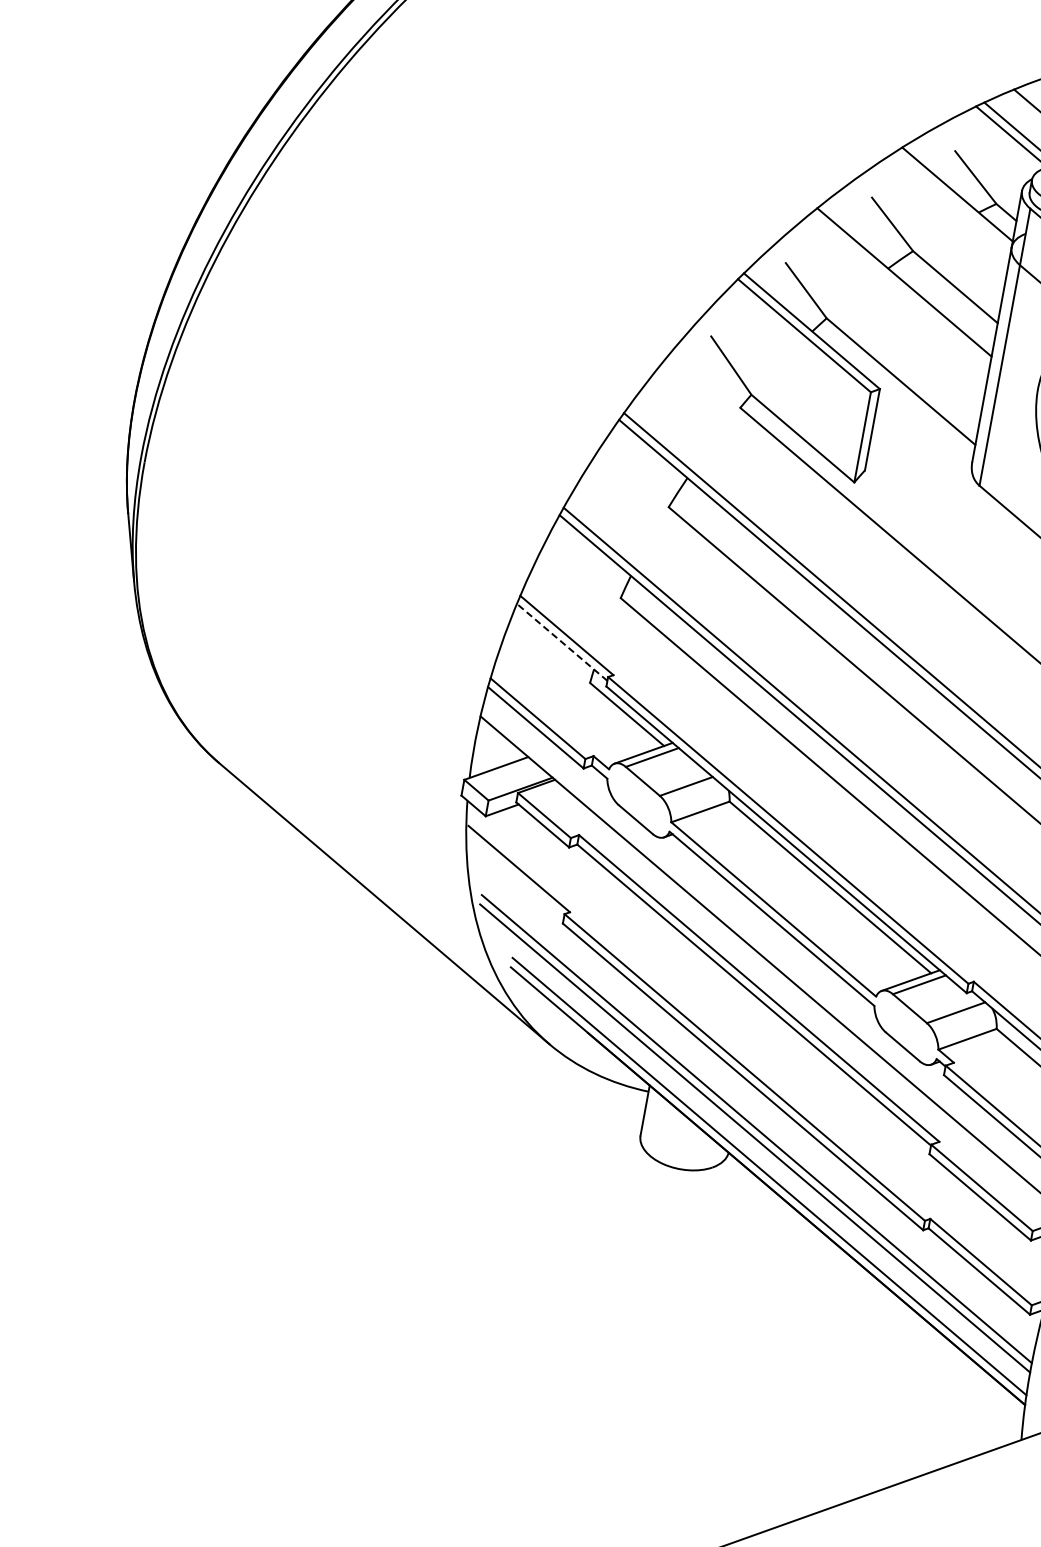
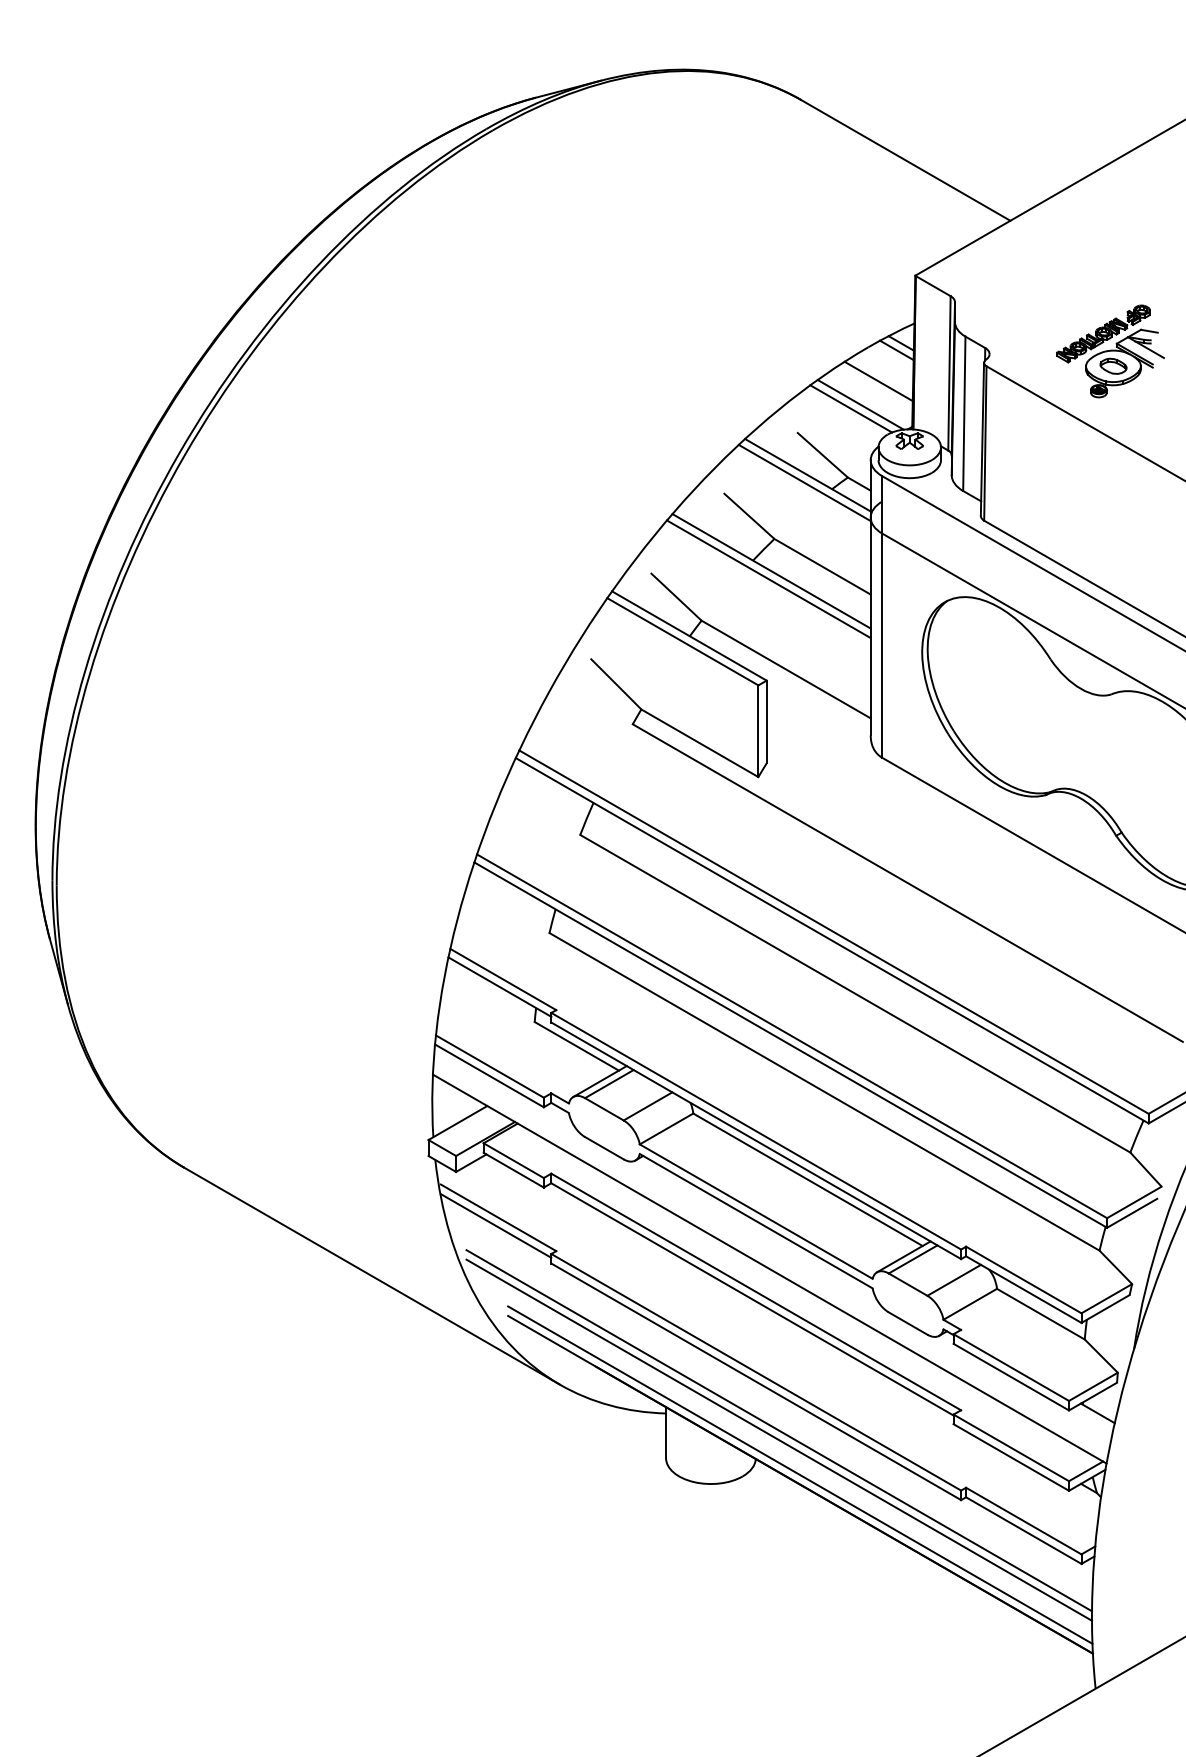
line: (952, 201) -> (804, 482), added
line: (899, 289) -> (768, 579), added
line: (561, 641) -> (499, 986), dashed -> solid
line: (514, 876) -> (495, 1225), added

